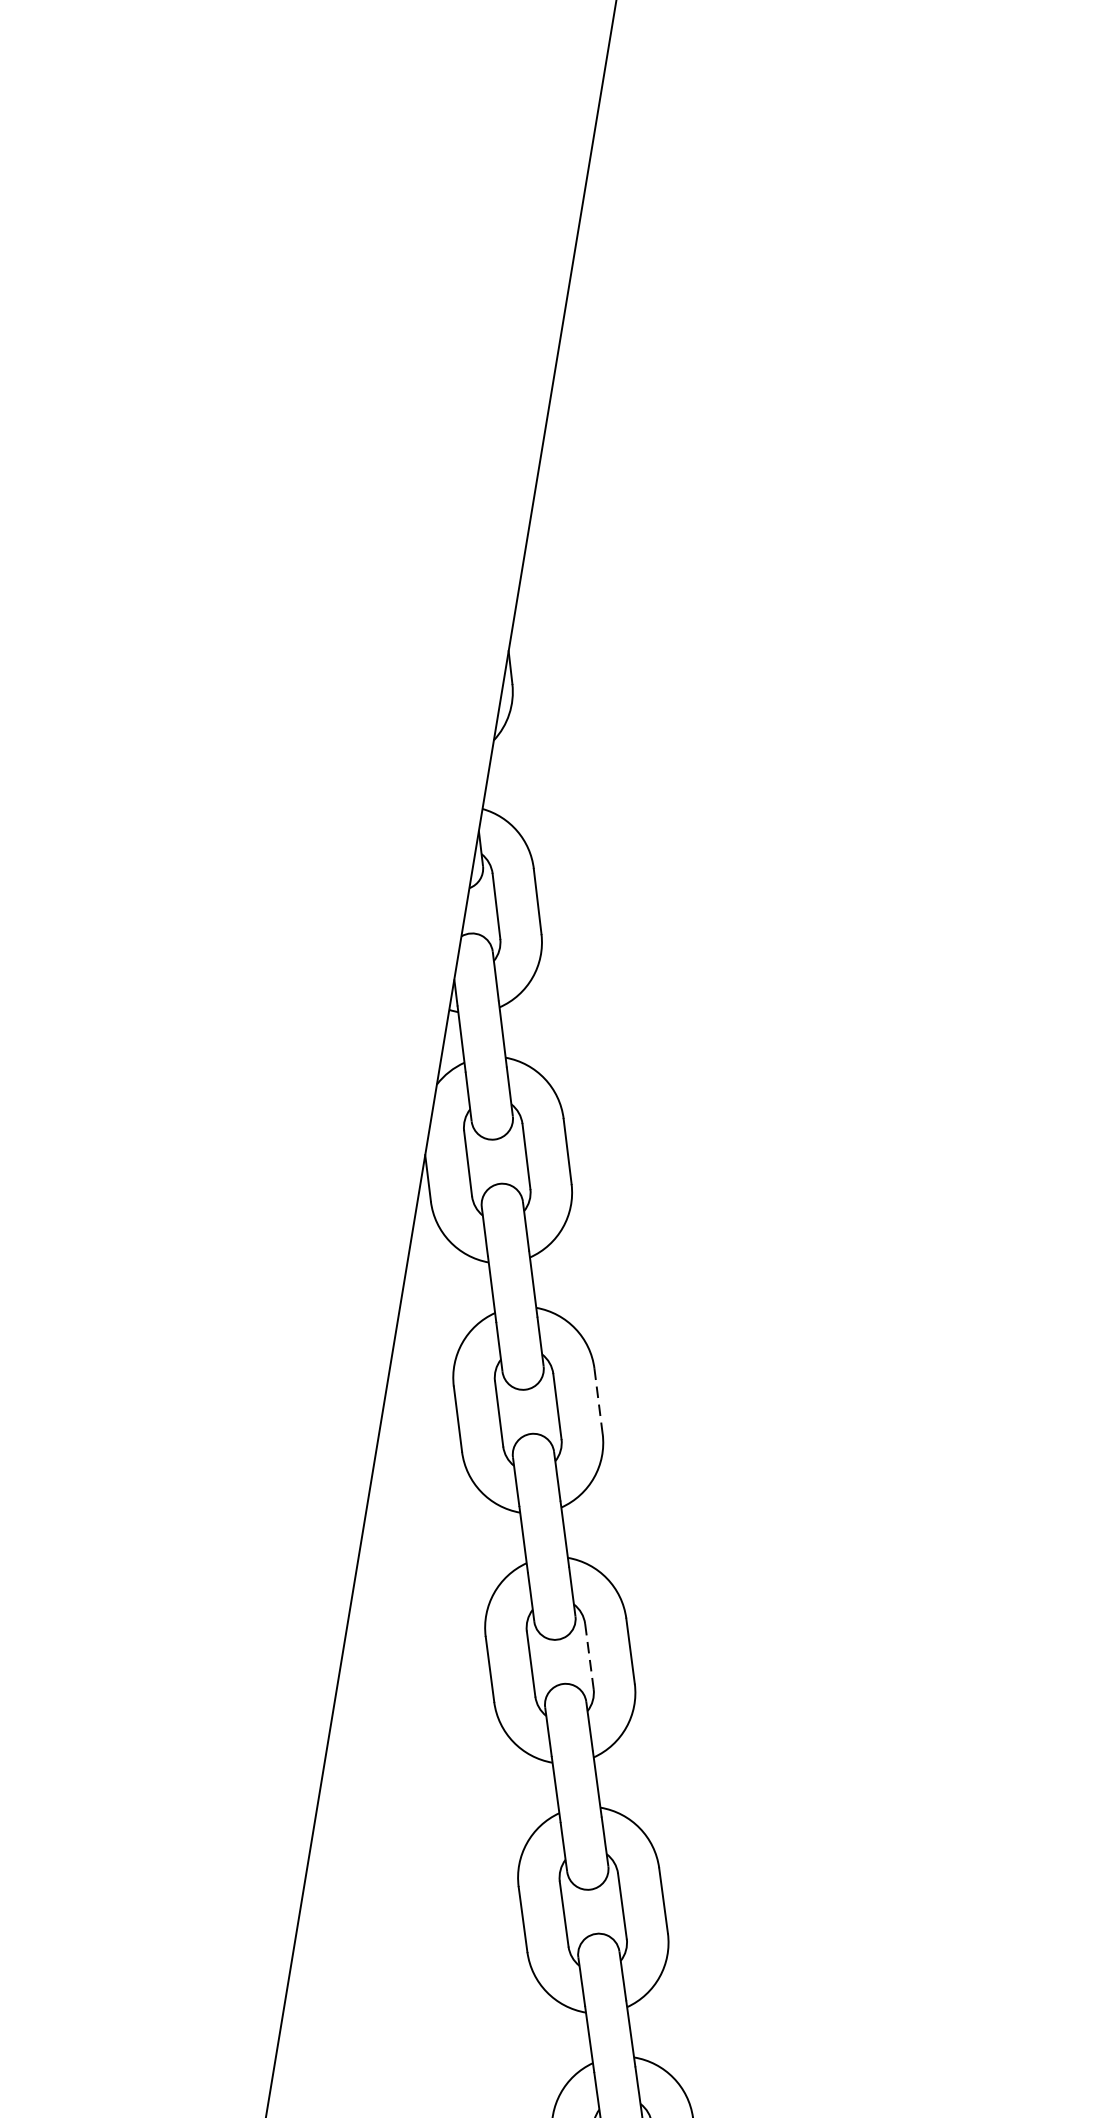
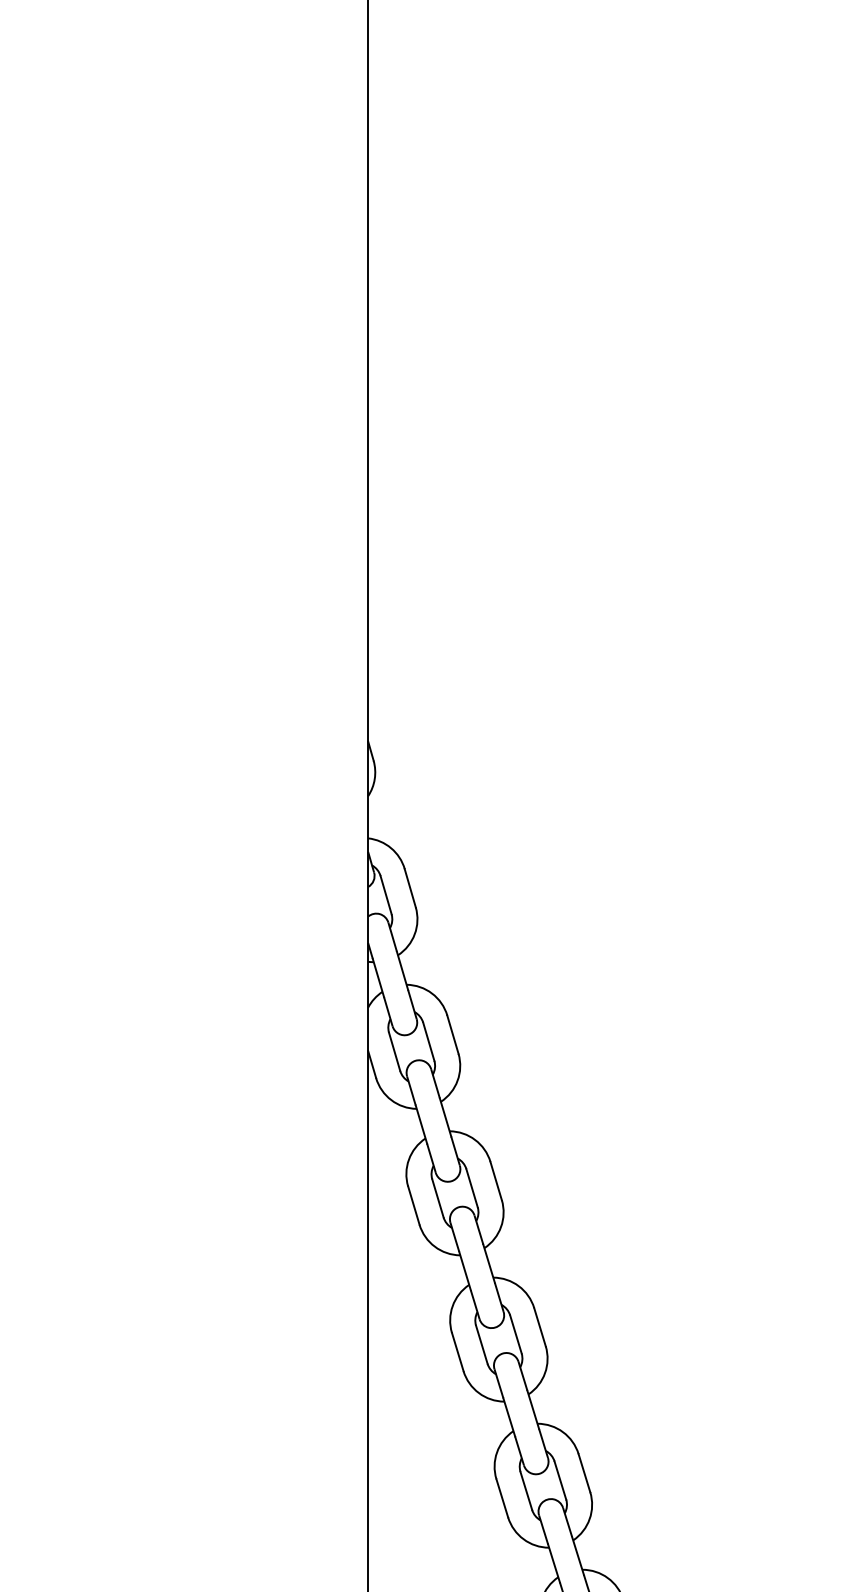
line: (599, 1402) -> (496, 1181), dashed -> solid
line: (588, 1656) -> (515, 1334), dashed -> solid

